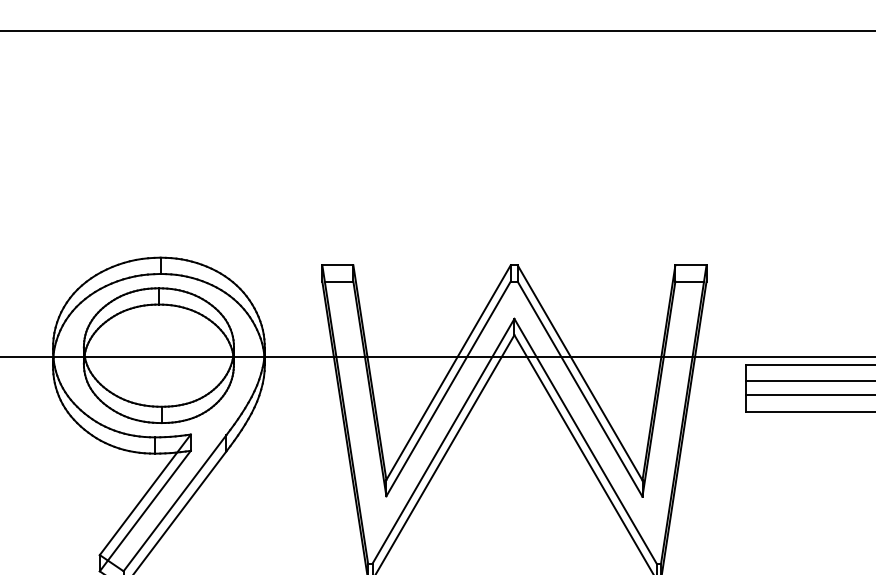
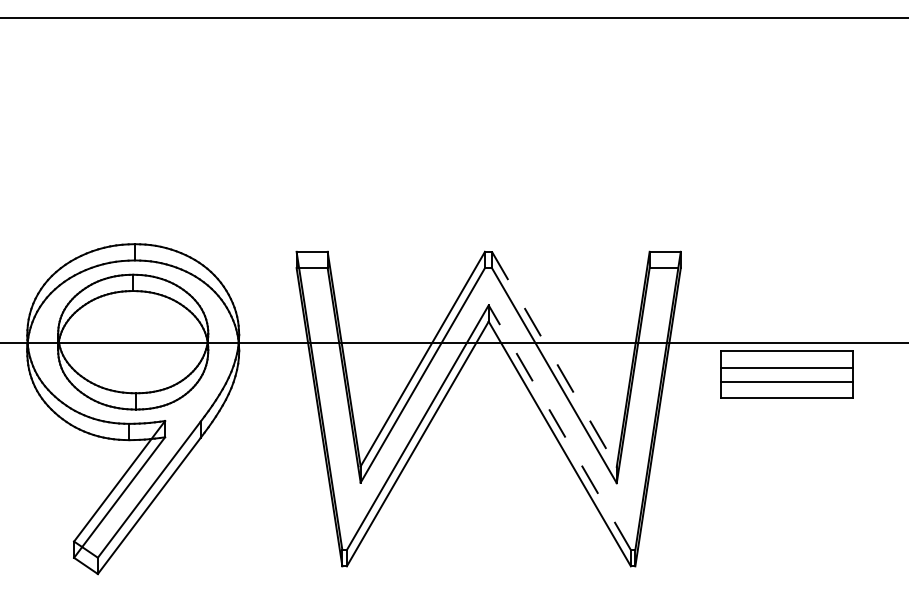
line: (580, 373) -> (554, 359), solid -> dashed
line: (585, 441) -> (559, 427), solid -> dashed

